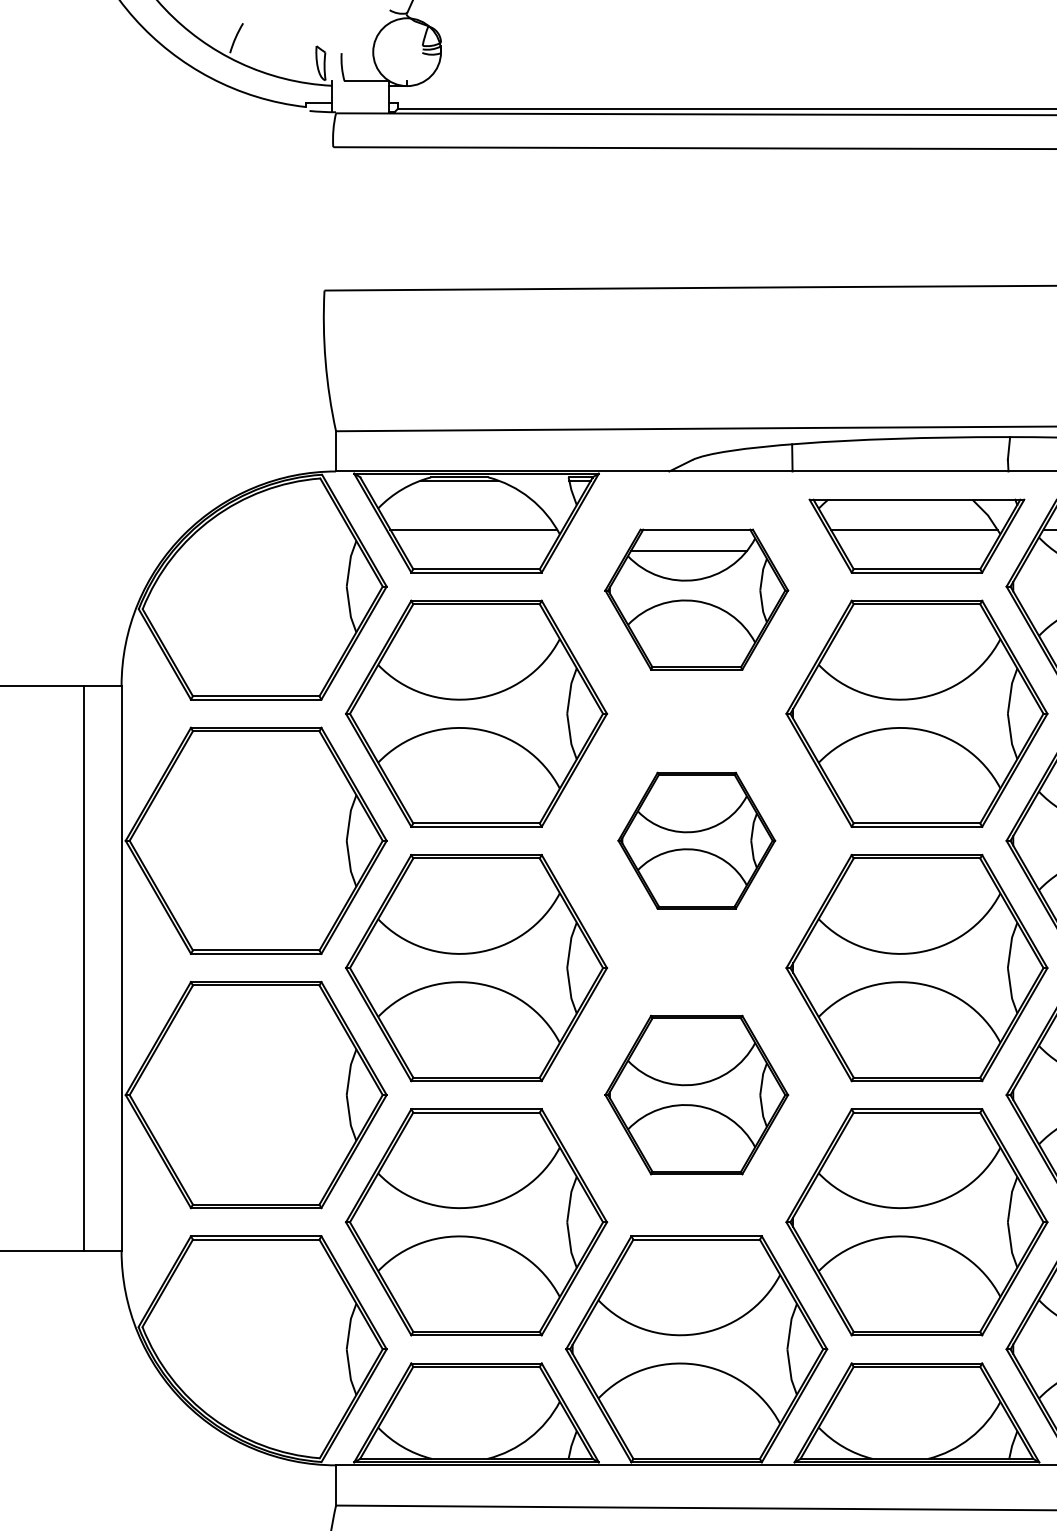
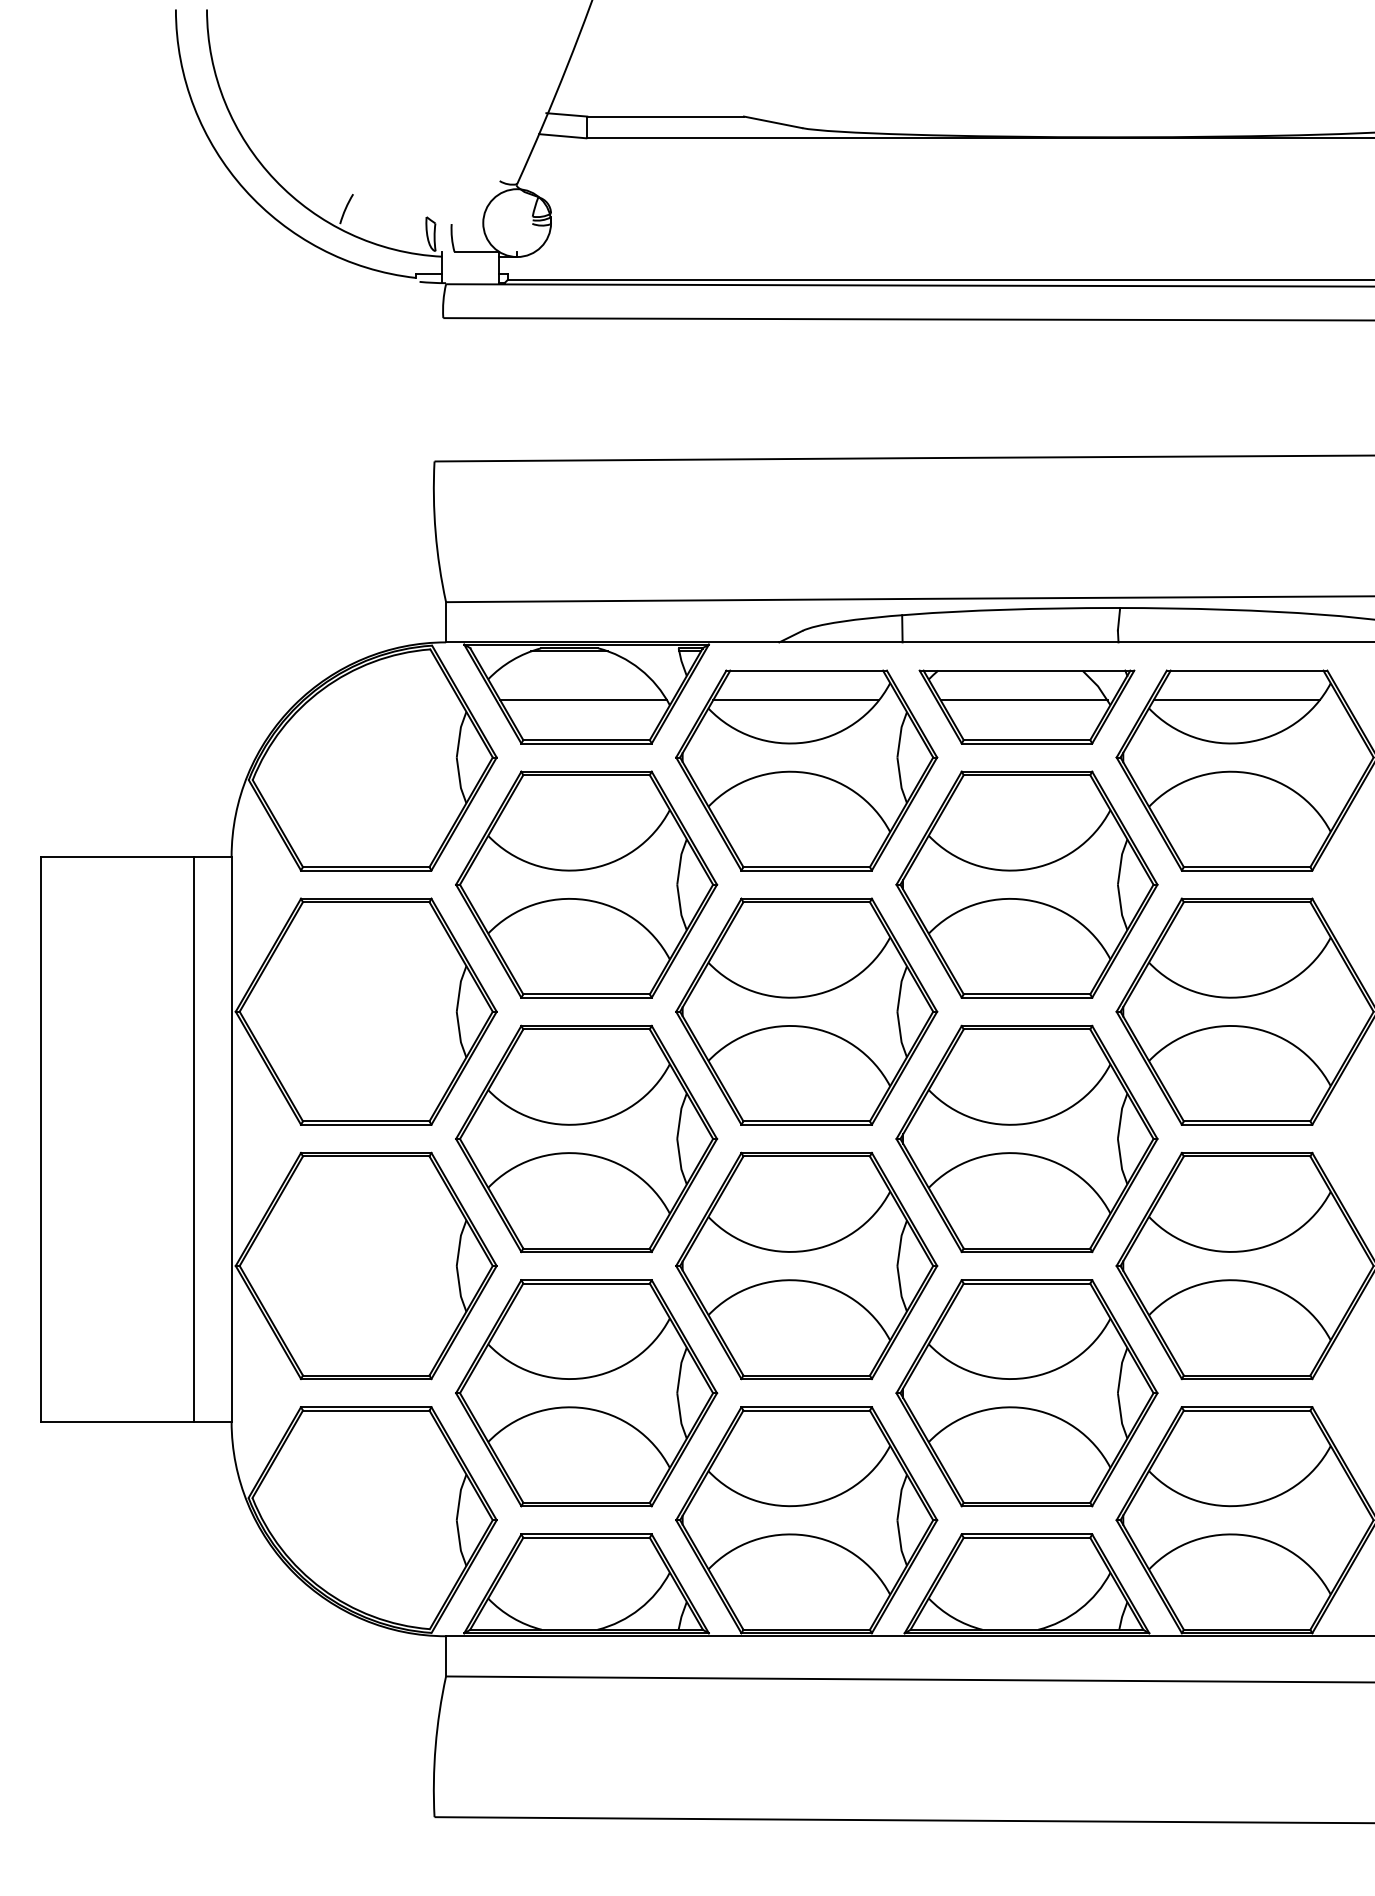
part: (696, 599) -> (806, 770), size x1.43
part: (696, 840) -> (806, 1011), size x1.67
part: (696, 1094) -> (806, 1265), size x1.43

